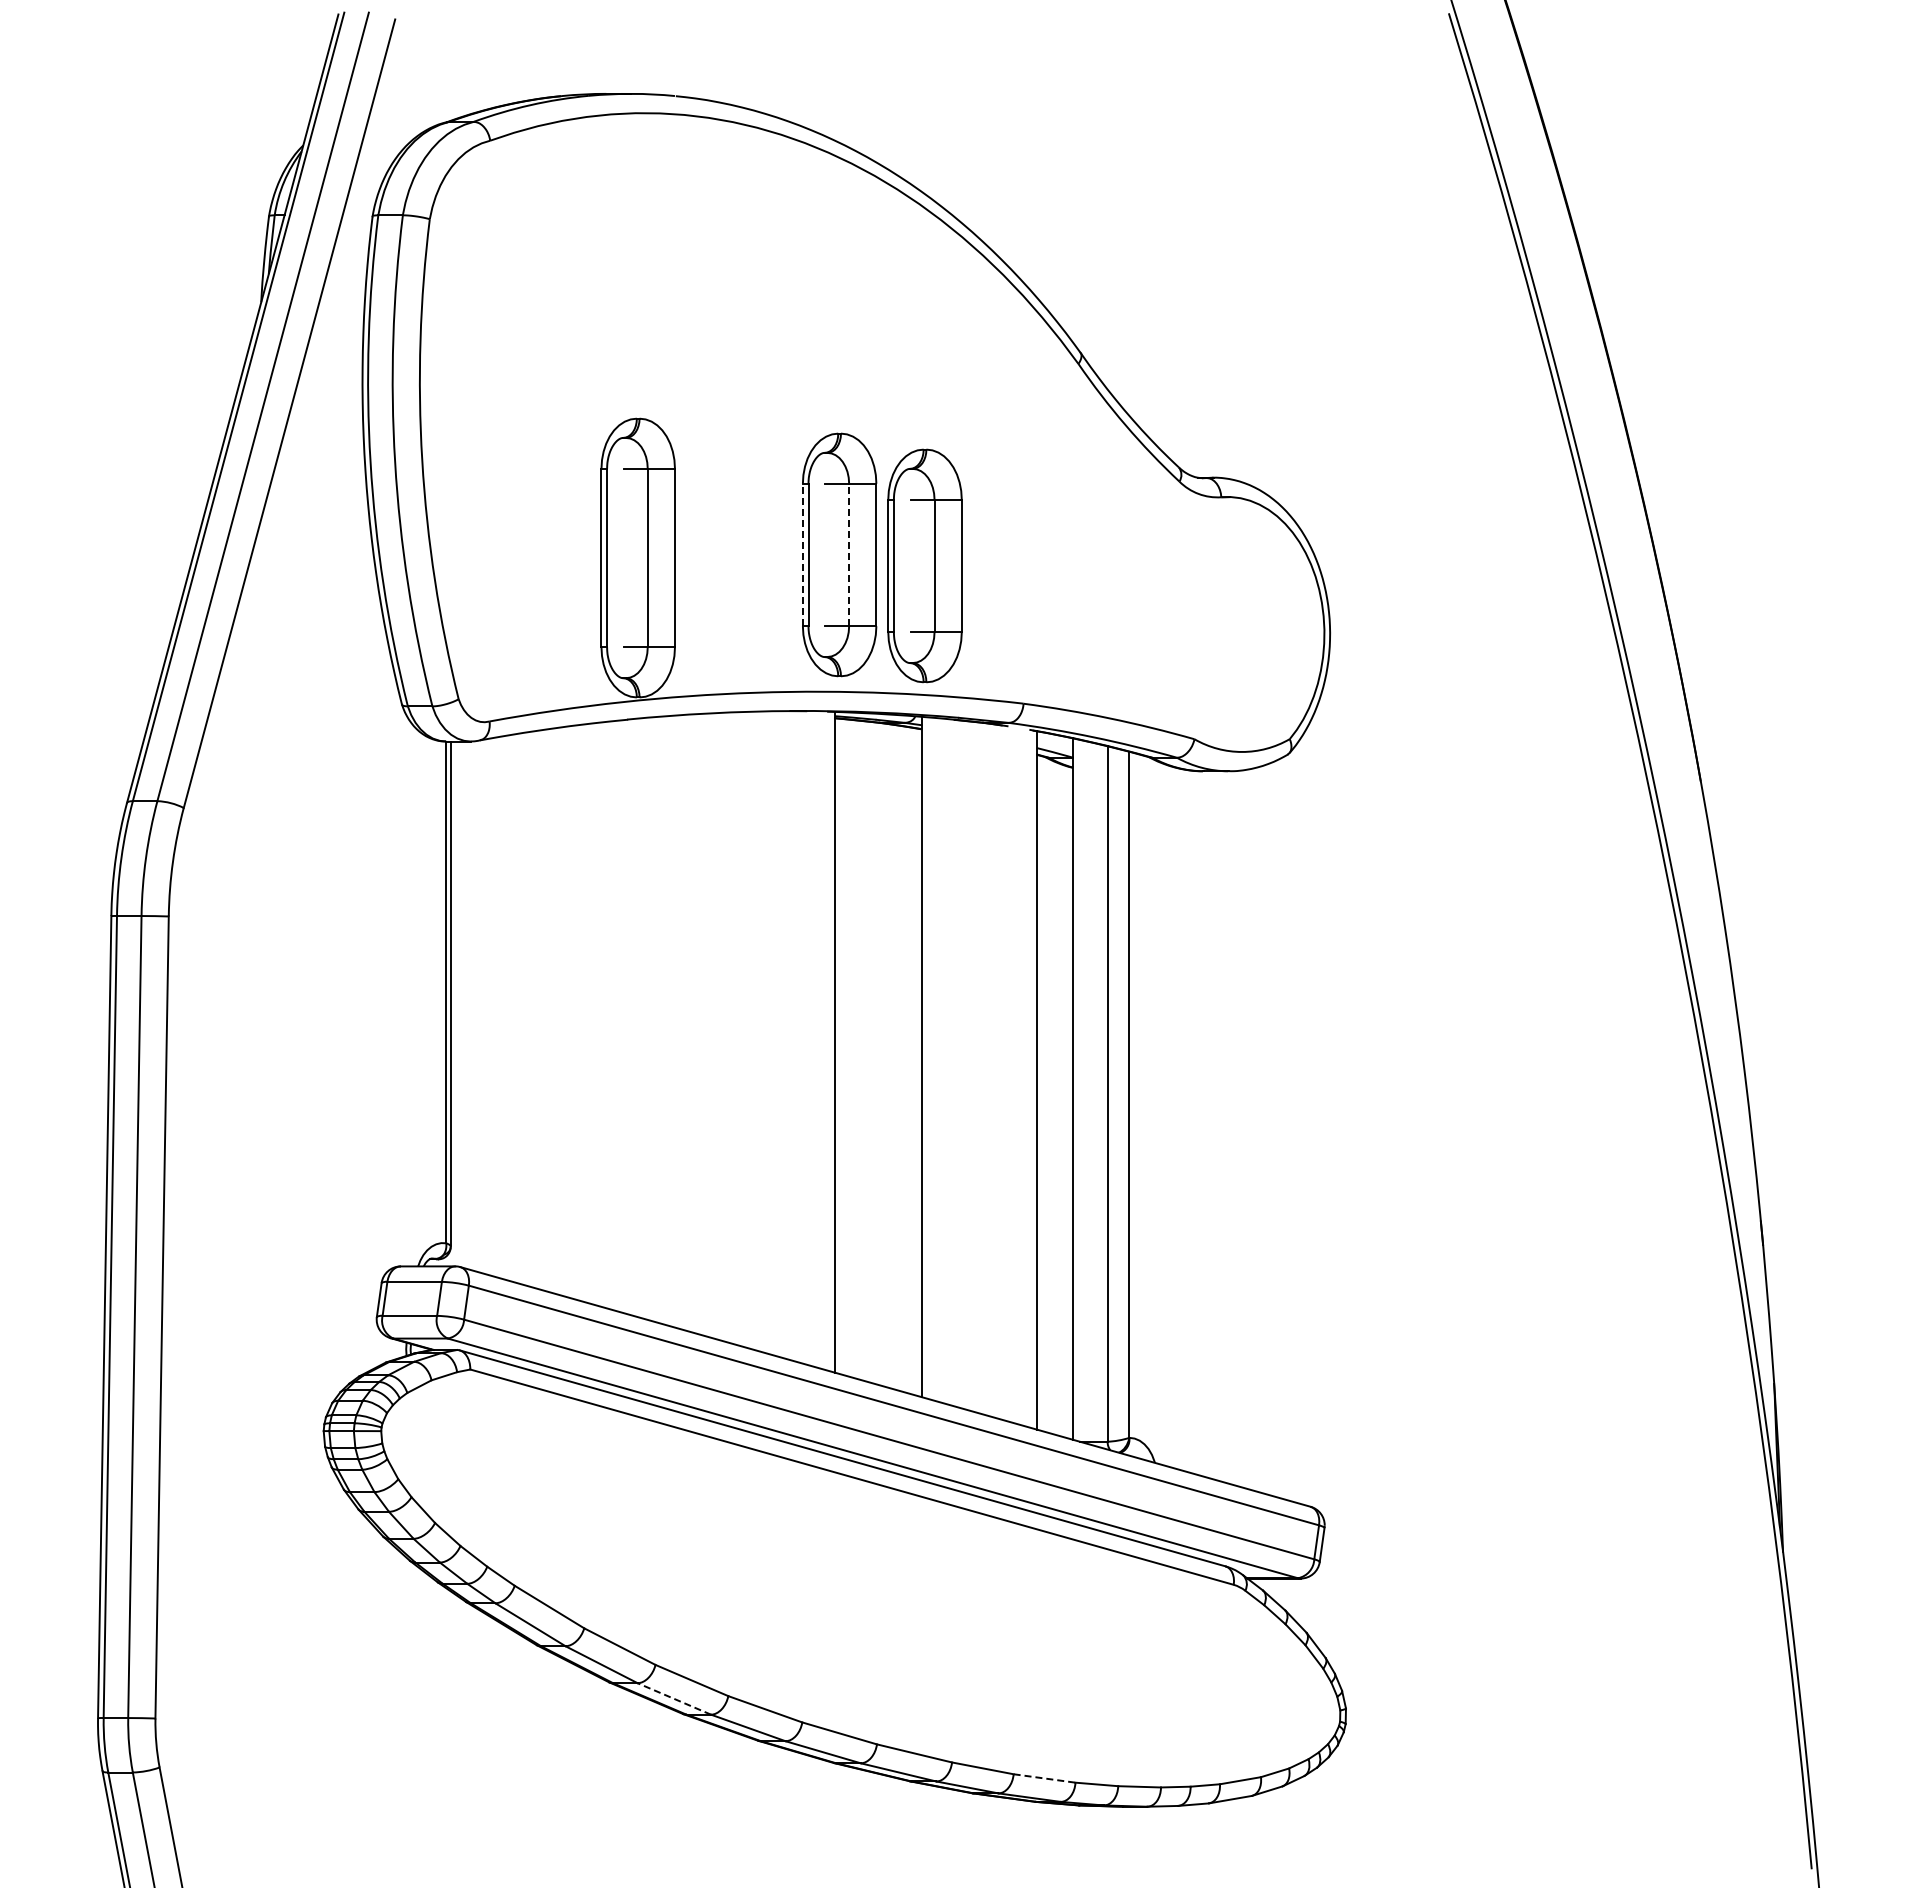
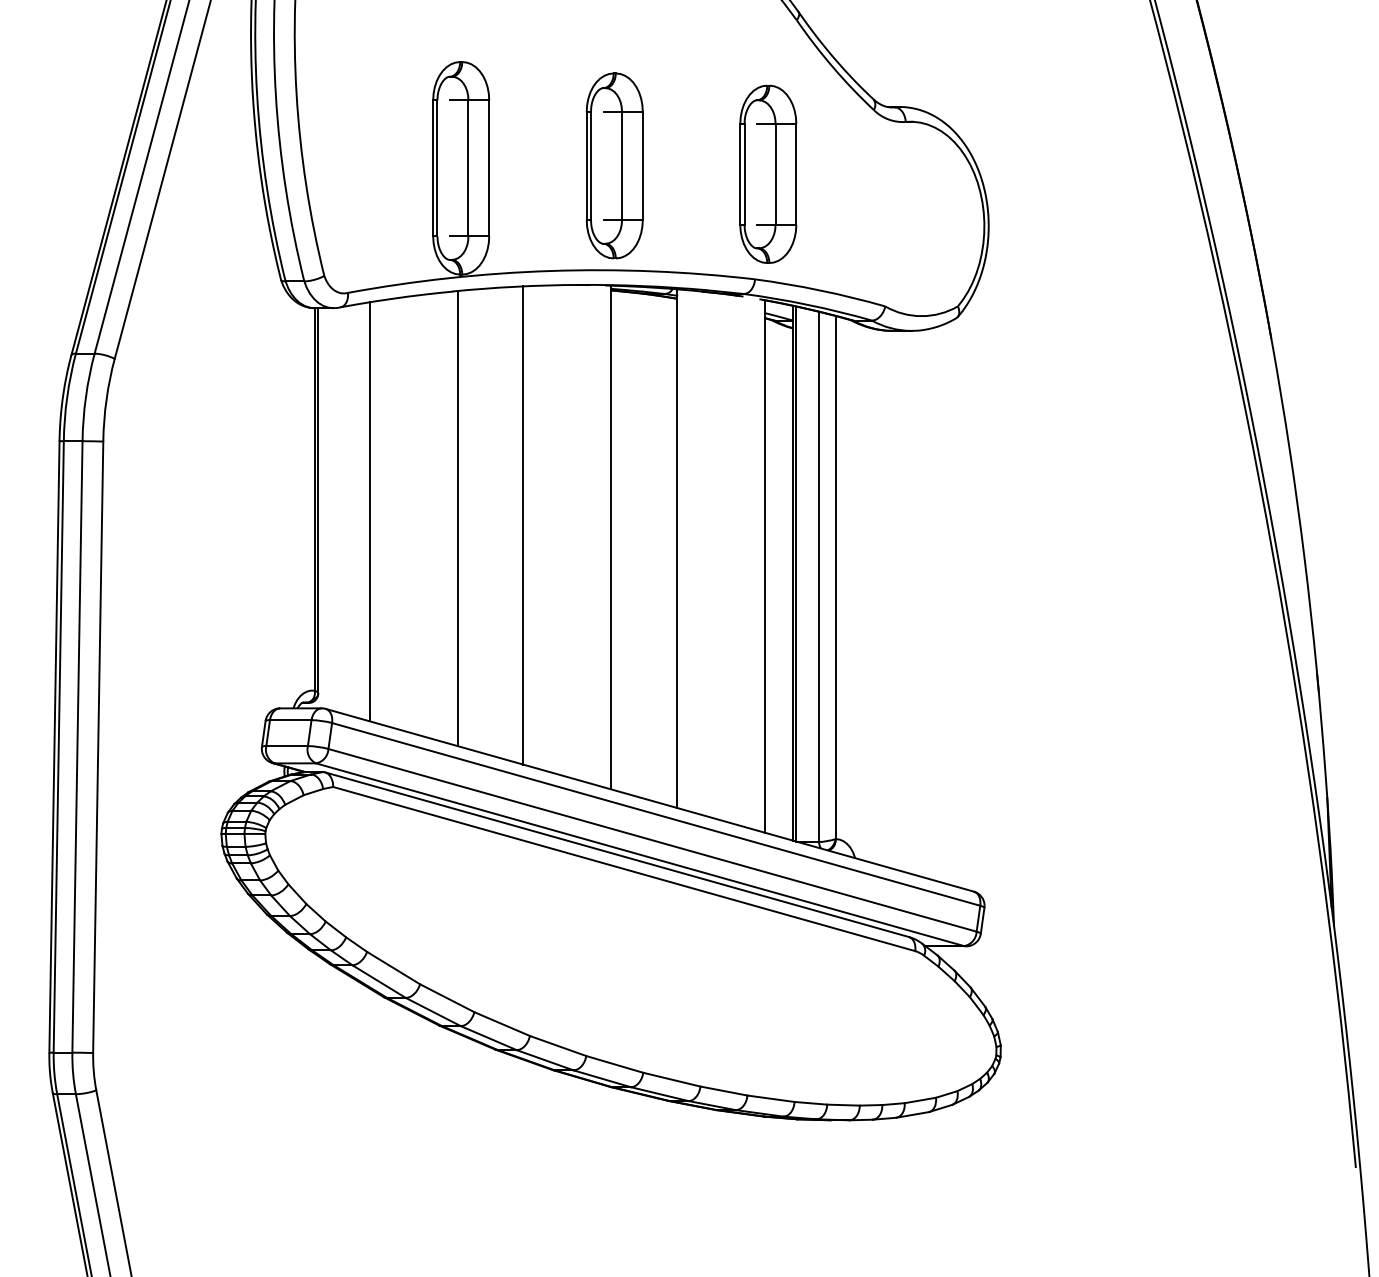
line: (802, 554) -> (586, 165), dashed -> solid
line: (849, 554) -> (622, 165), dashed -> solid
part: (924, 565) -> (767, 173), moved
line: (518, 1008) -> (369, 511), added
line: (634, 1017) -> (458, 518), added
line: (719, 1026) -> (523, 525), added
line: (1077, 1090) -> (796, 574), added
line: (674, 1698) -> (488, 1037), dashed -> solid
line: (1045, 1778) -> (771, 1098), dashed -> solid

